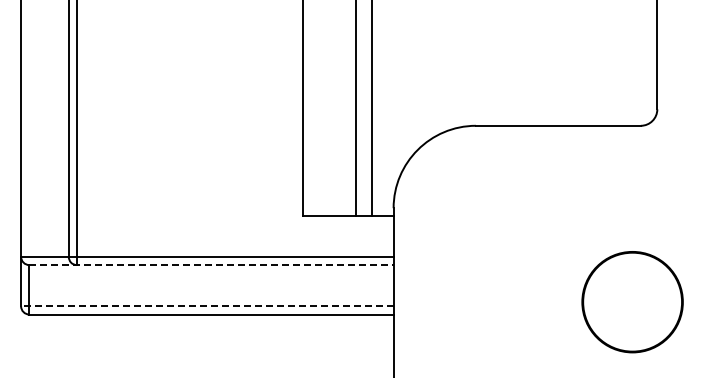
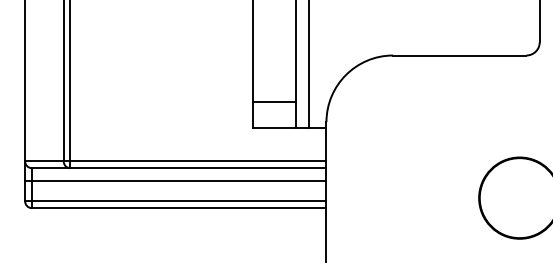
line: (328, 182) -> (273, 101), added
line: (211, 265) -> (179, 168), dashed -> solid
line: (207, 281) -> (175, 181), added
line: (206, 306) -> (175, 201), dashed -> solid

